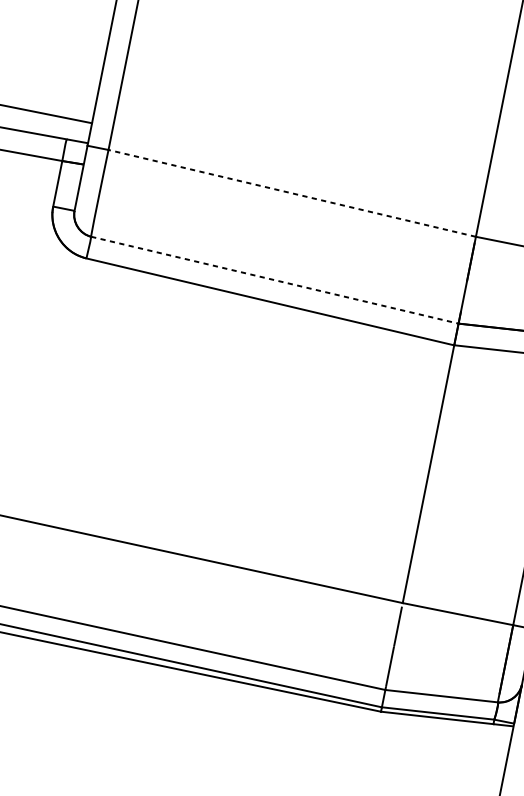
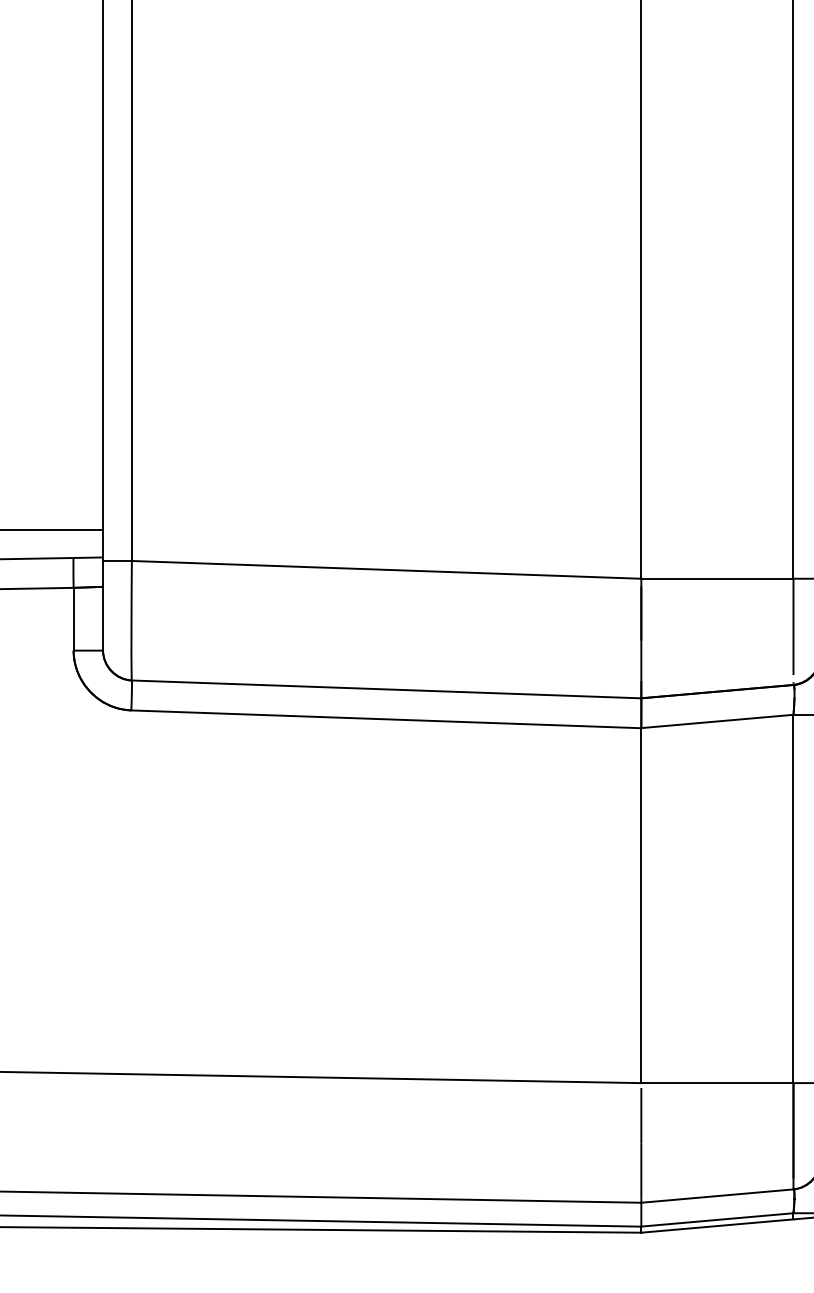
line: (292, 193) -> (386, 569), dashed -> solid
line: (274, 280) -> (386, 689), dashed -> solid

